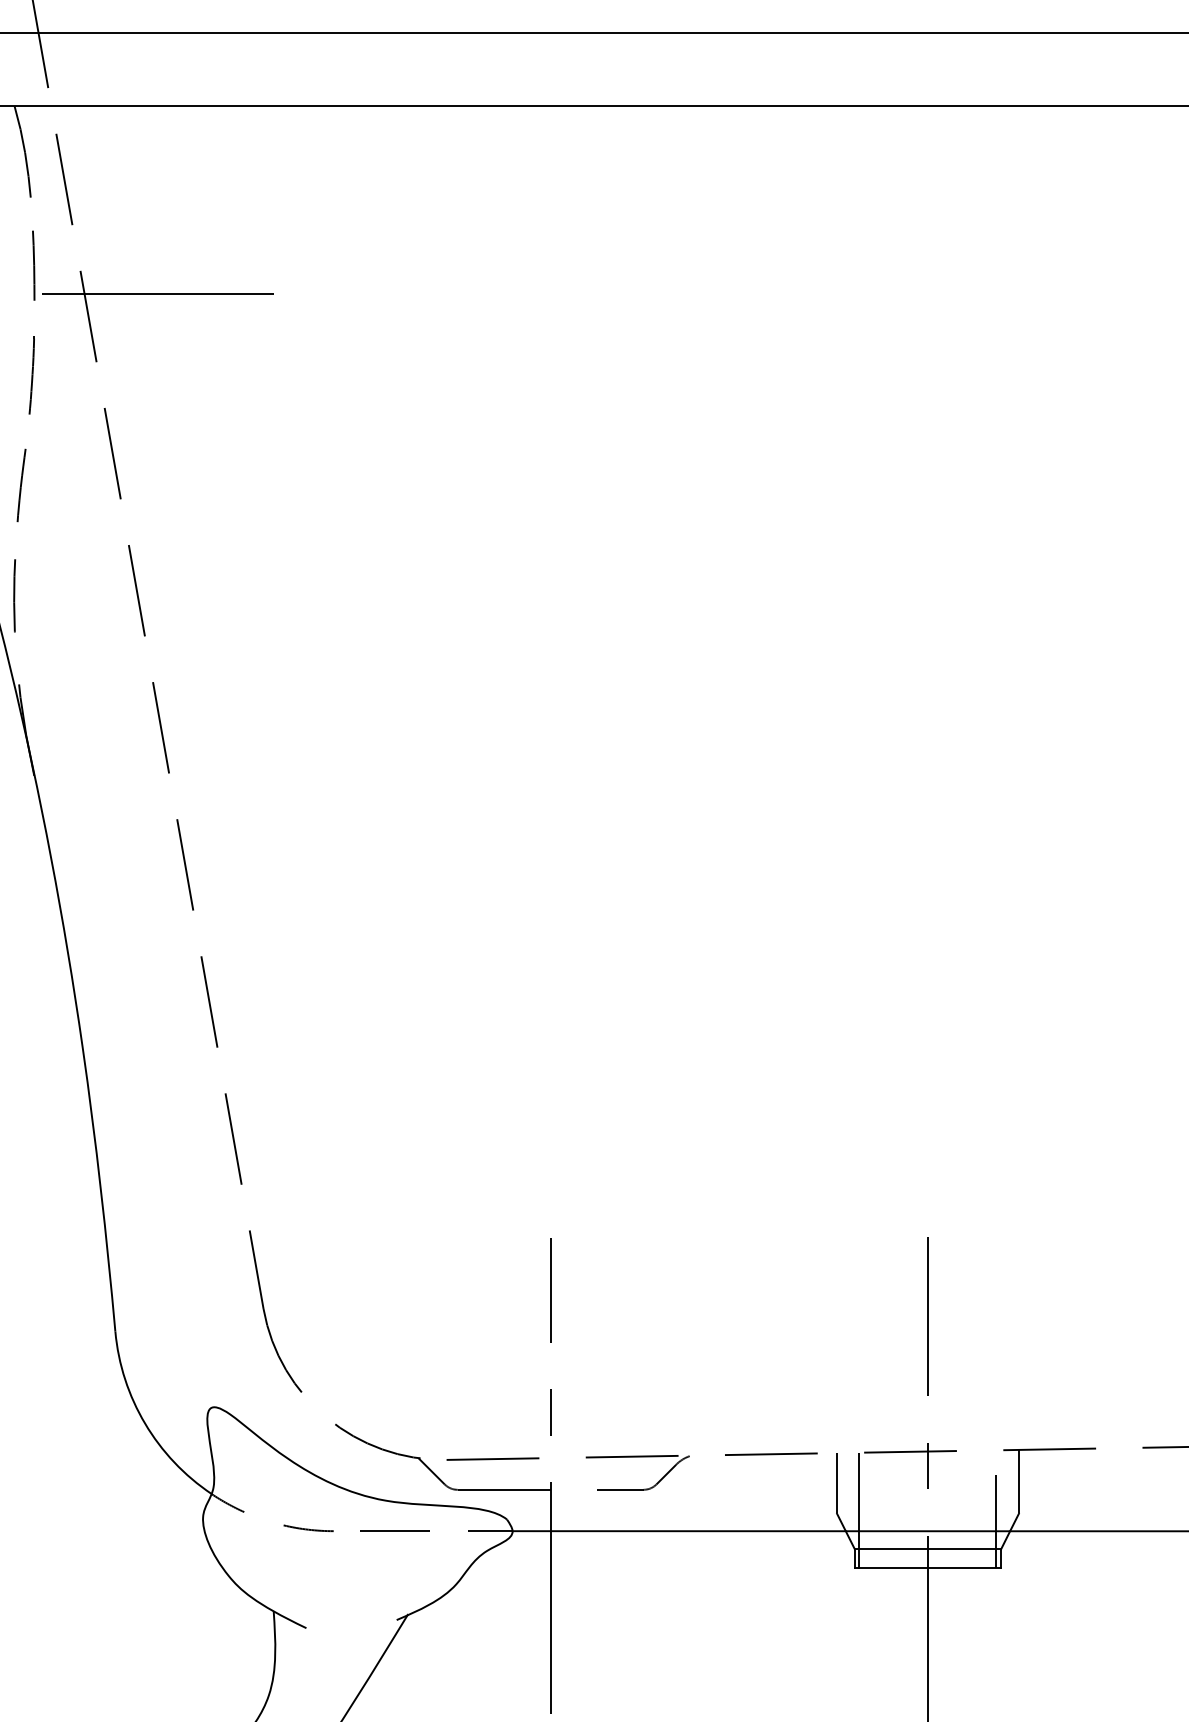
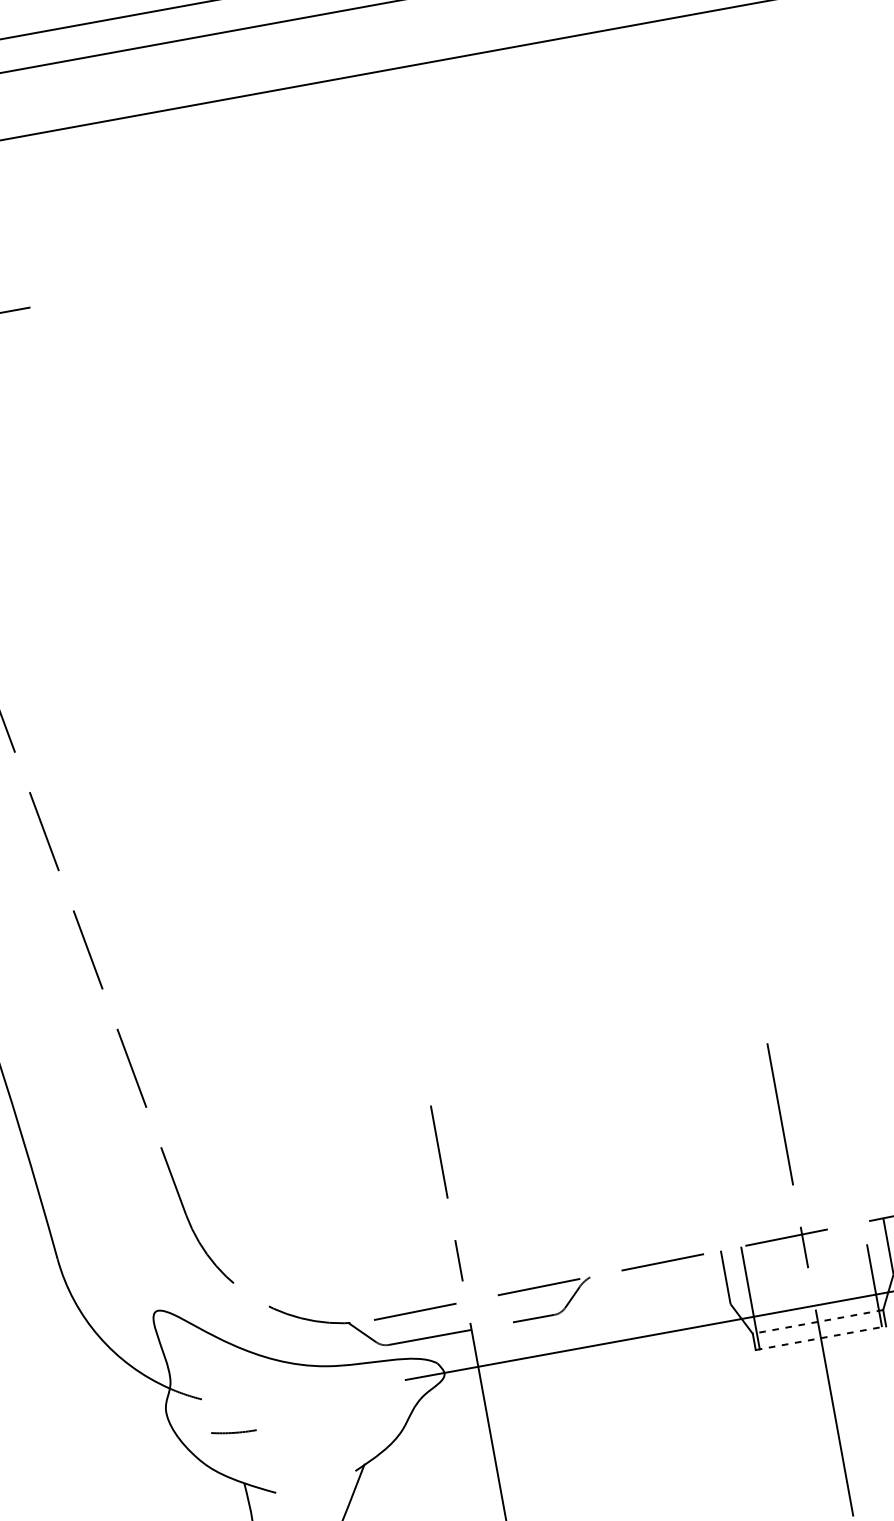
arc: (308, 1528) -> (233, 1431), moved
line: (394, 1531) -> (339, 1392), removed
line: (927, 1549) -> (817, 1322), solid -> dashed
line: (928, 1567) -> (821, 1337), solid -> dashed

